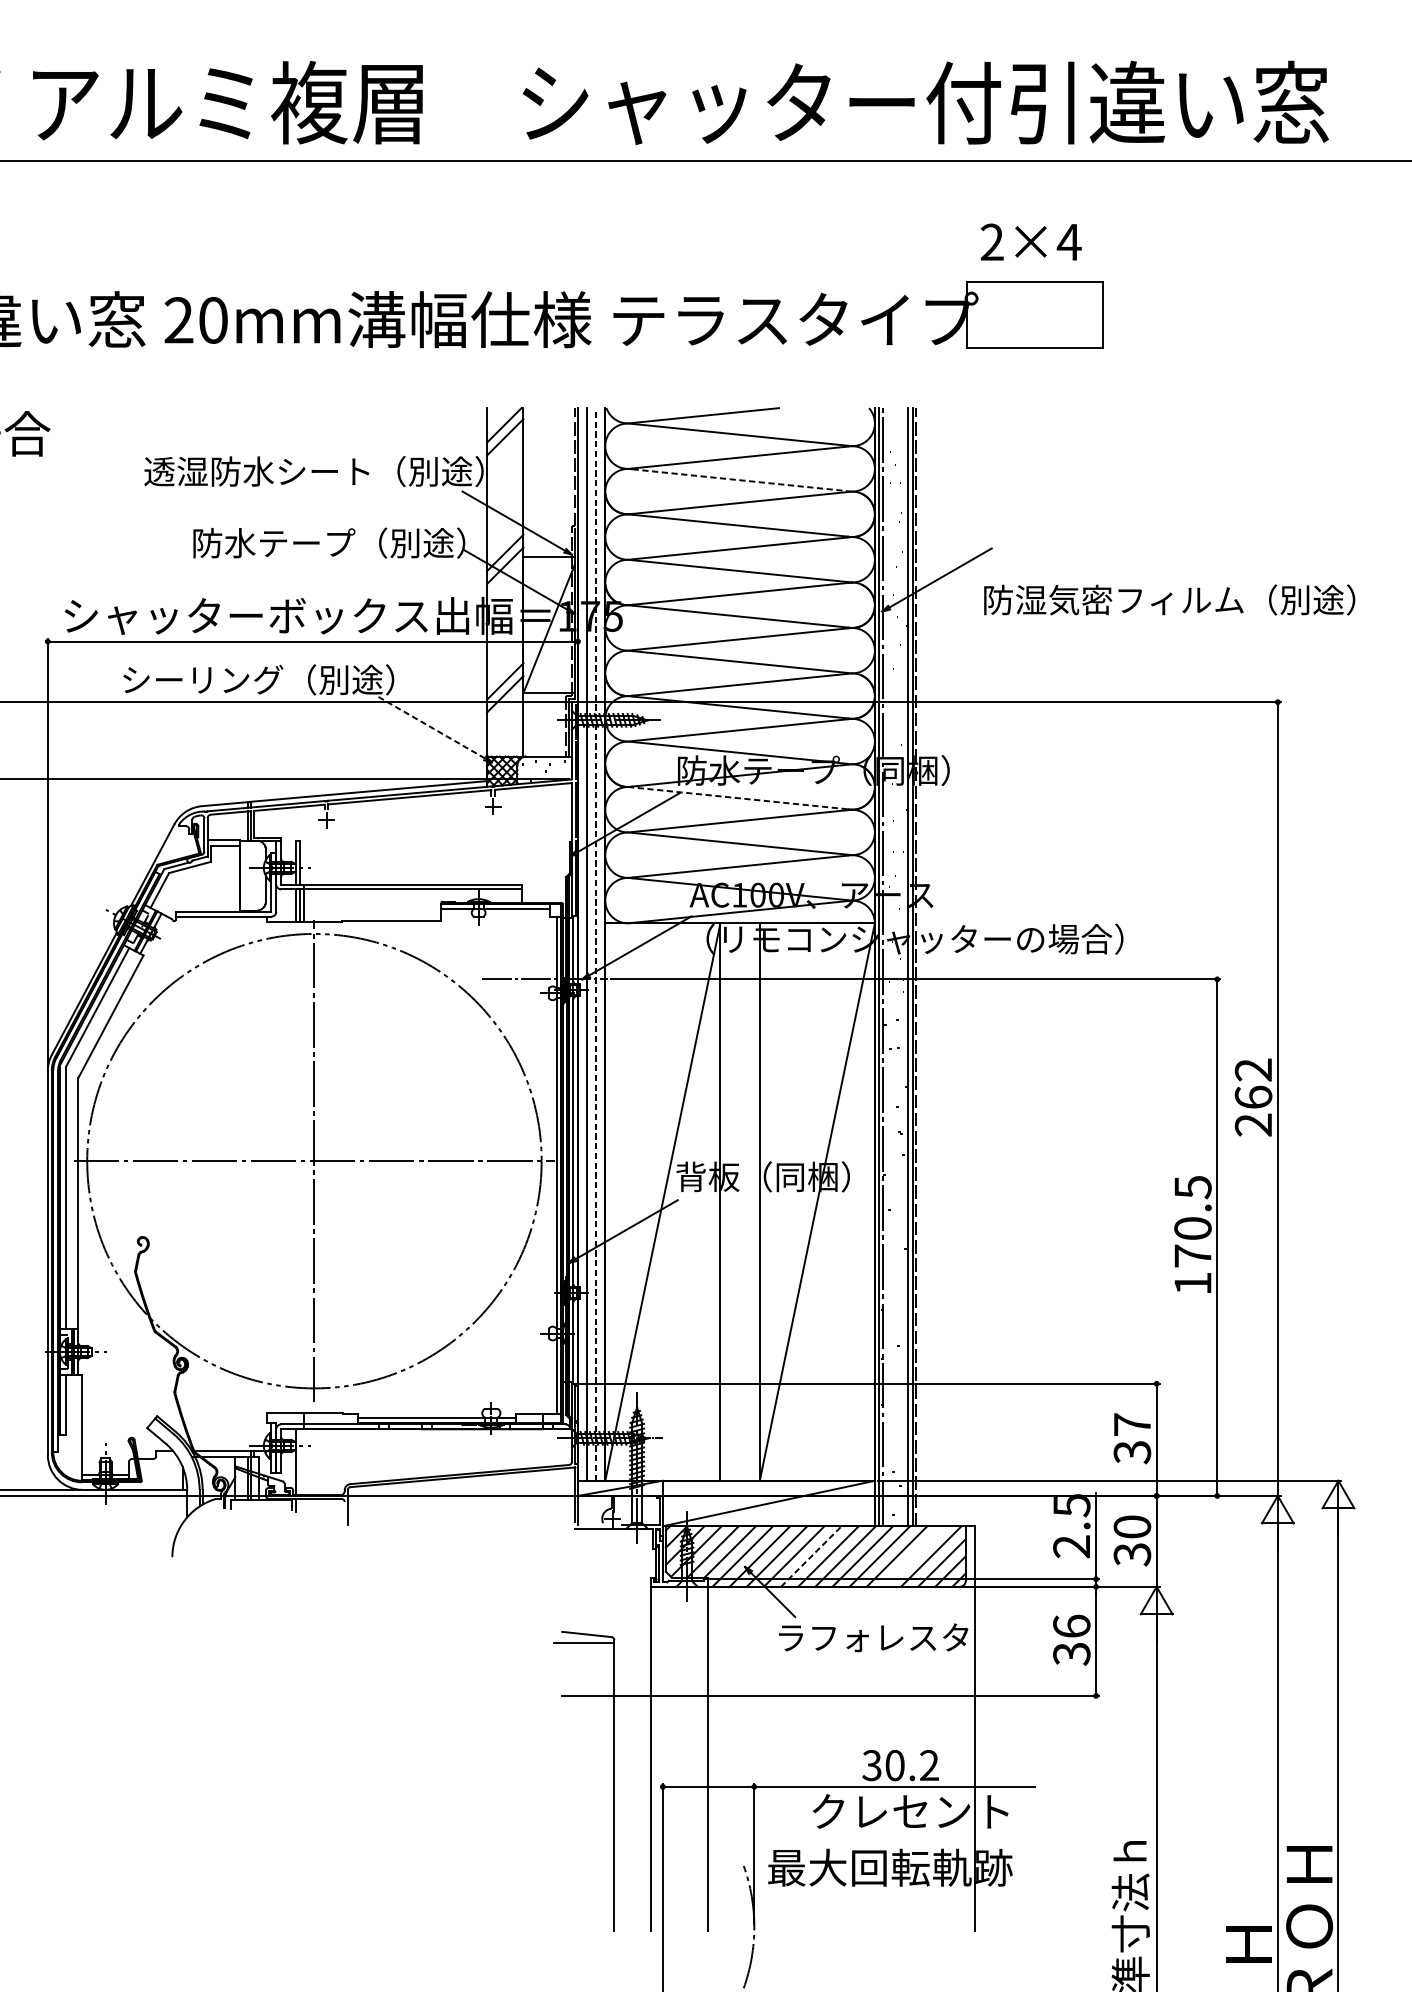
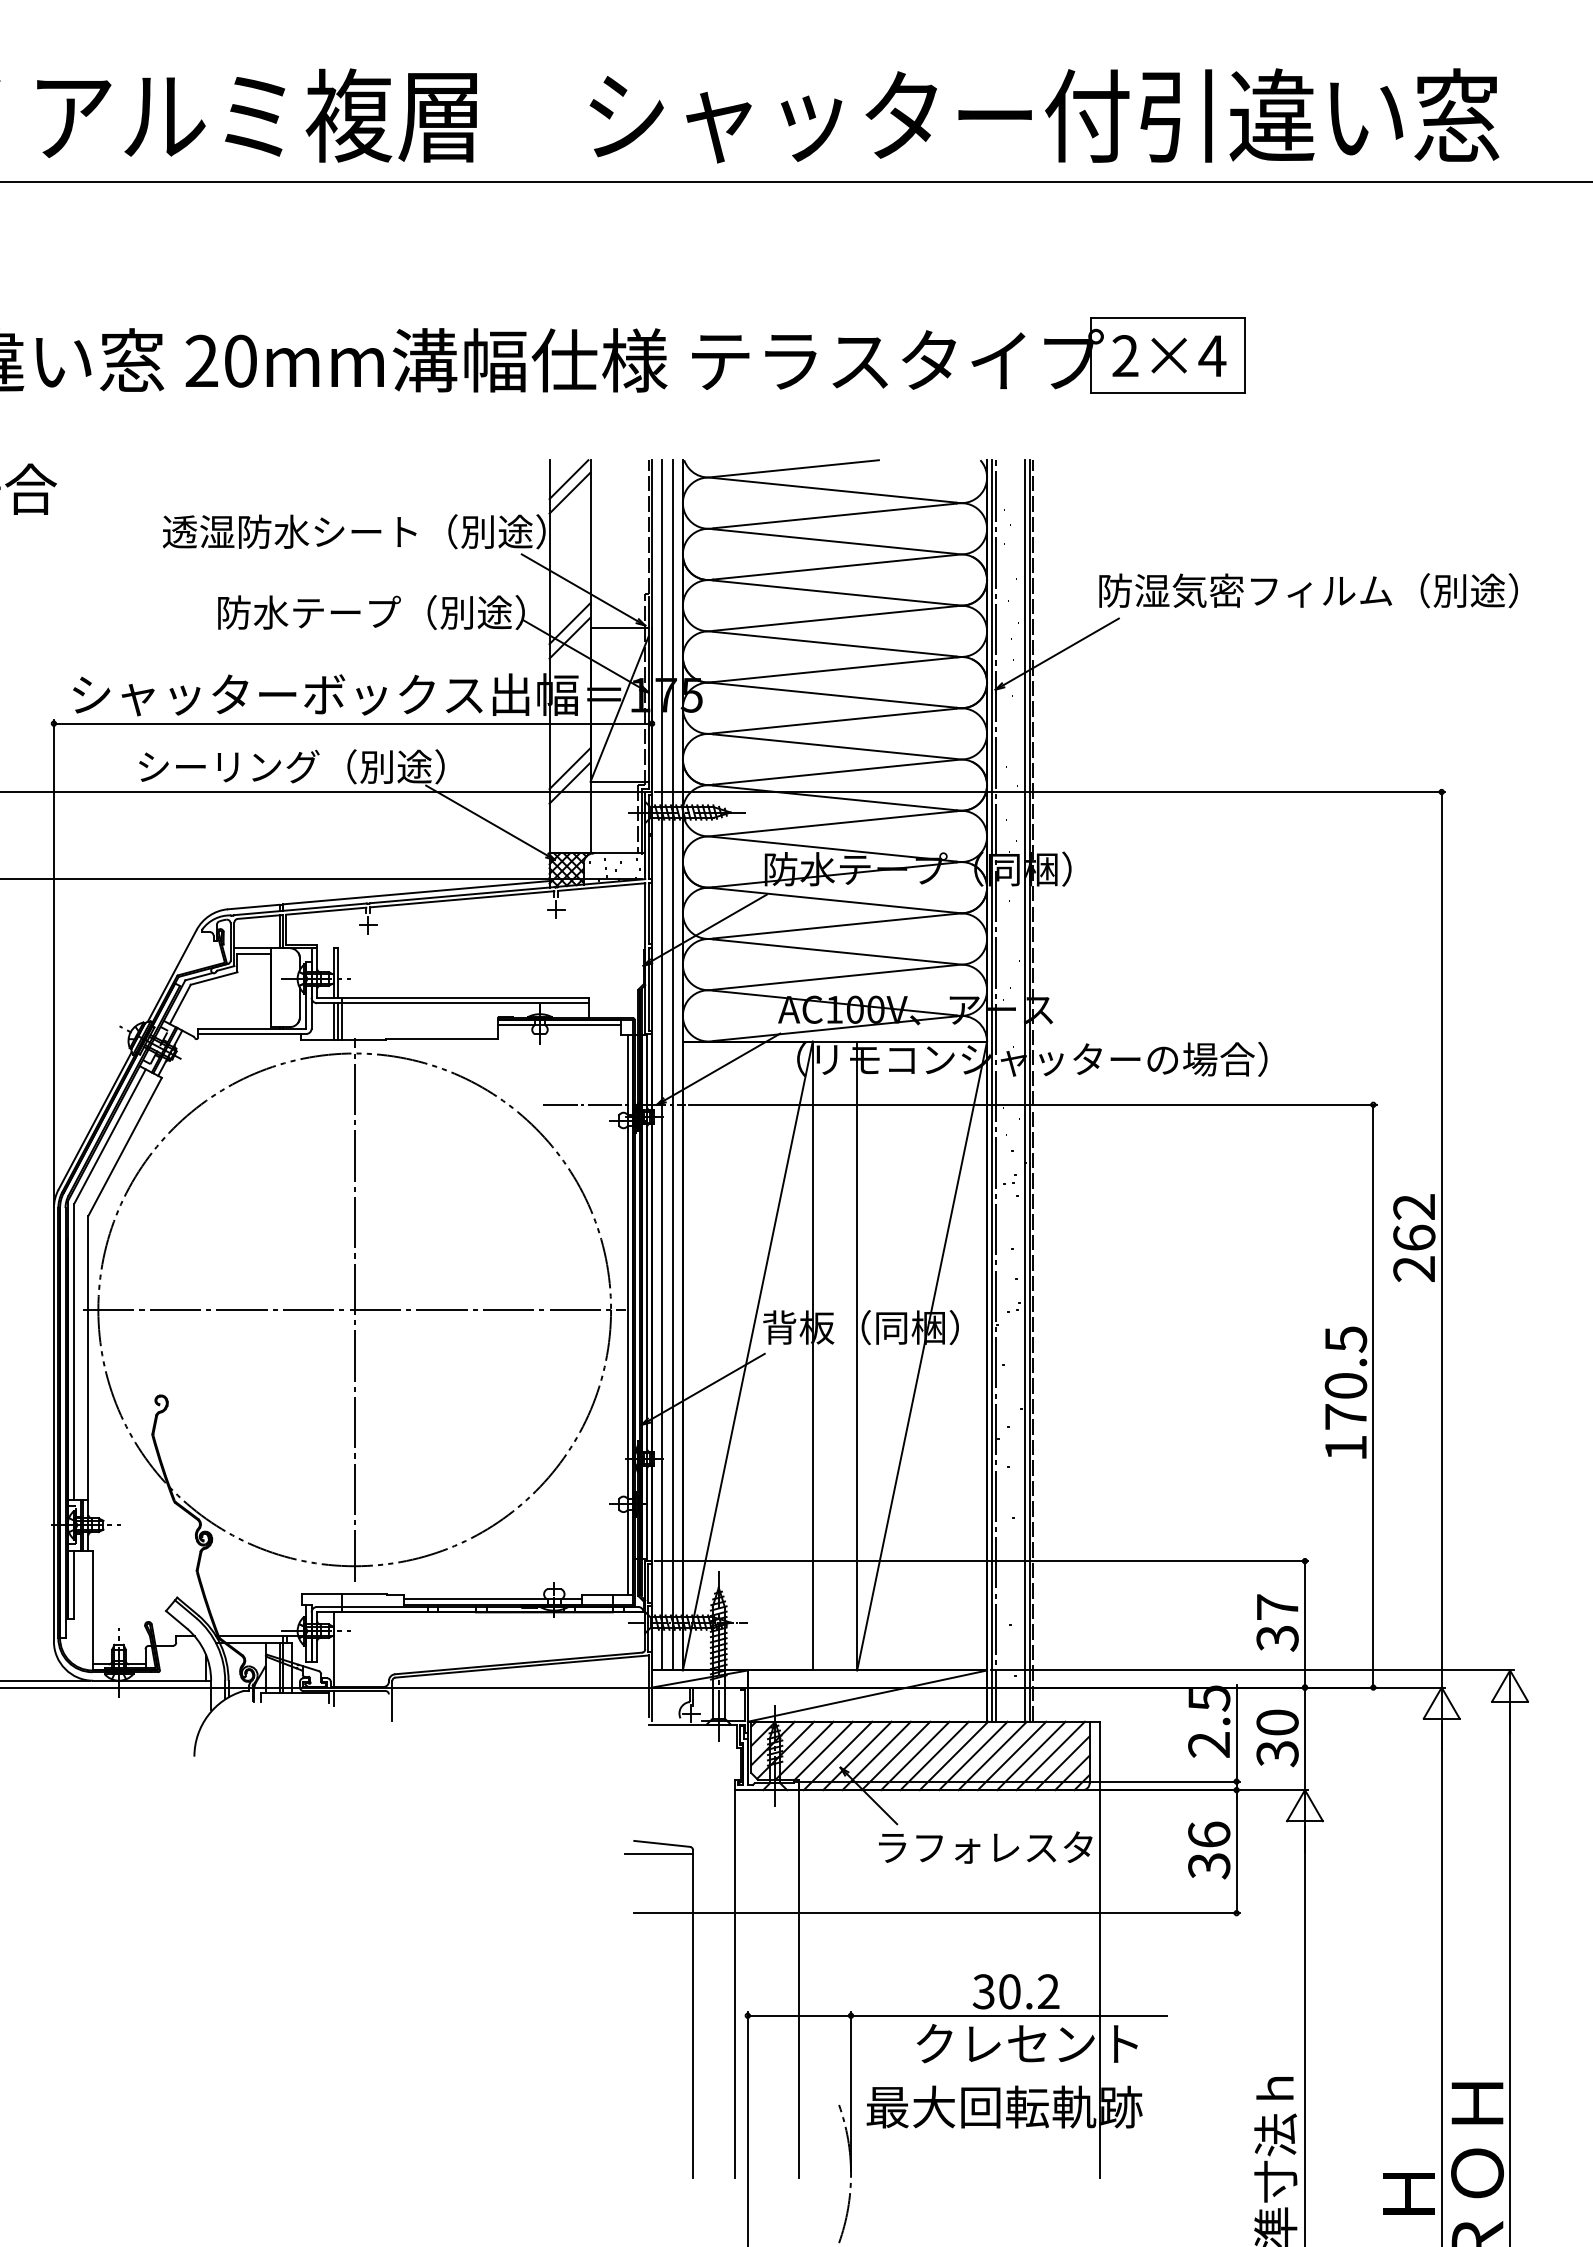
text: (1031, 241) -> (1169, 355), moved
line: (739, 480) -> (834, 541), dashed -> solid
text: (1169, 599) -> (1308, 590), moved
line: (431, 727) -> (486, 820), dashed -> solid
line: (739, 798) -> (834, 900), dashed -> solid
line: (596, 943) -> (672, 1064), dashed -> solid
line: (811, 1556) -> (915, 1755), dashed -> solid
line: (914, 1556) -> (1031, 1755), added

